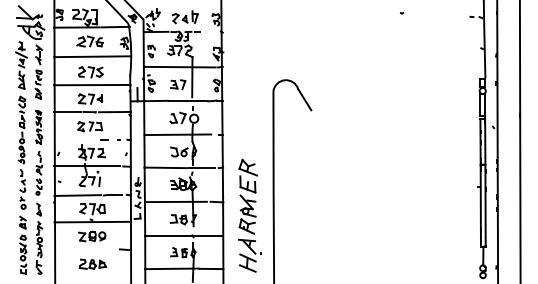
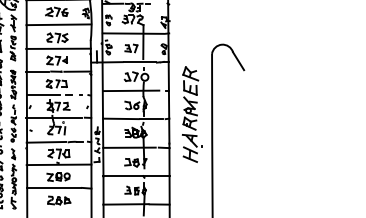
line: (73, 140) -> (42, 95), added
part: (249, 215) -> (191, 114), moved
line: (86, 249) -> (53, 188), added

